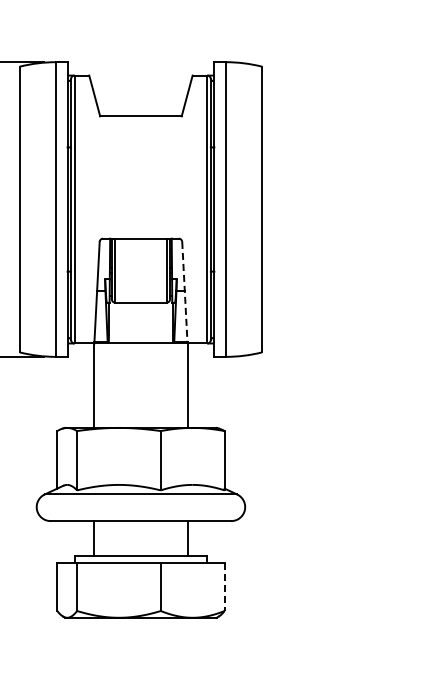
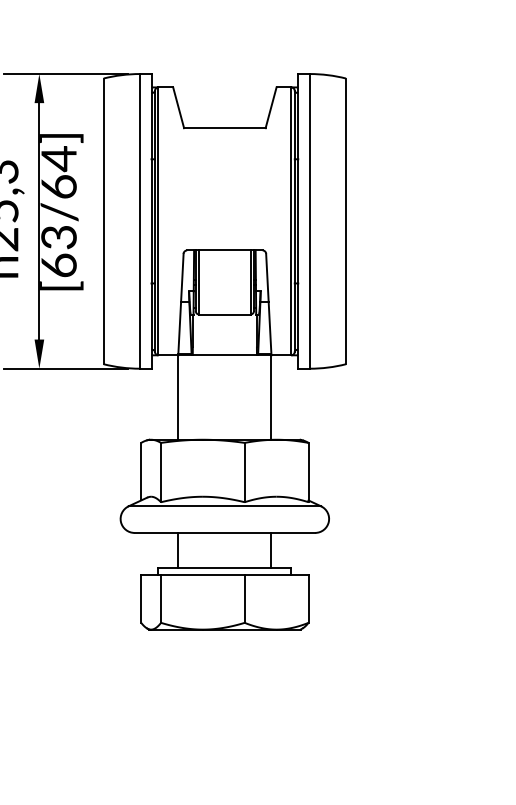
line: (184, 292) -> (268, 304), dashed -> solid
line: (224, 586) -> (308, 598), dashed -> solid

